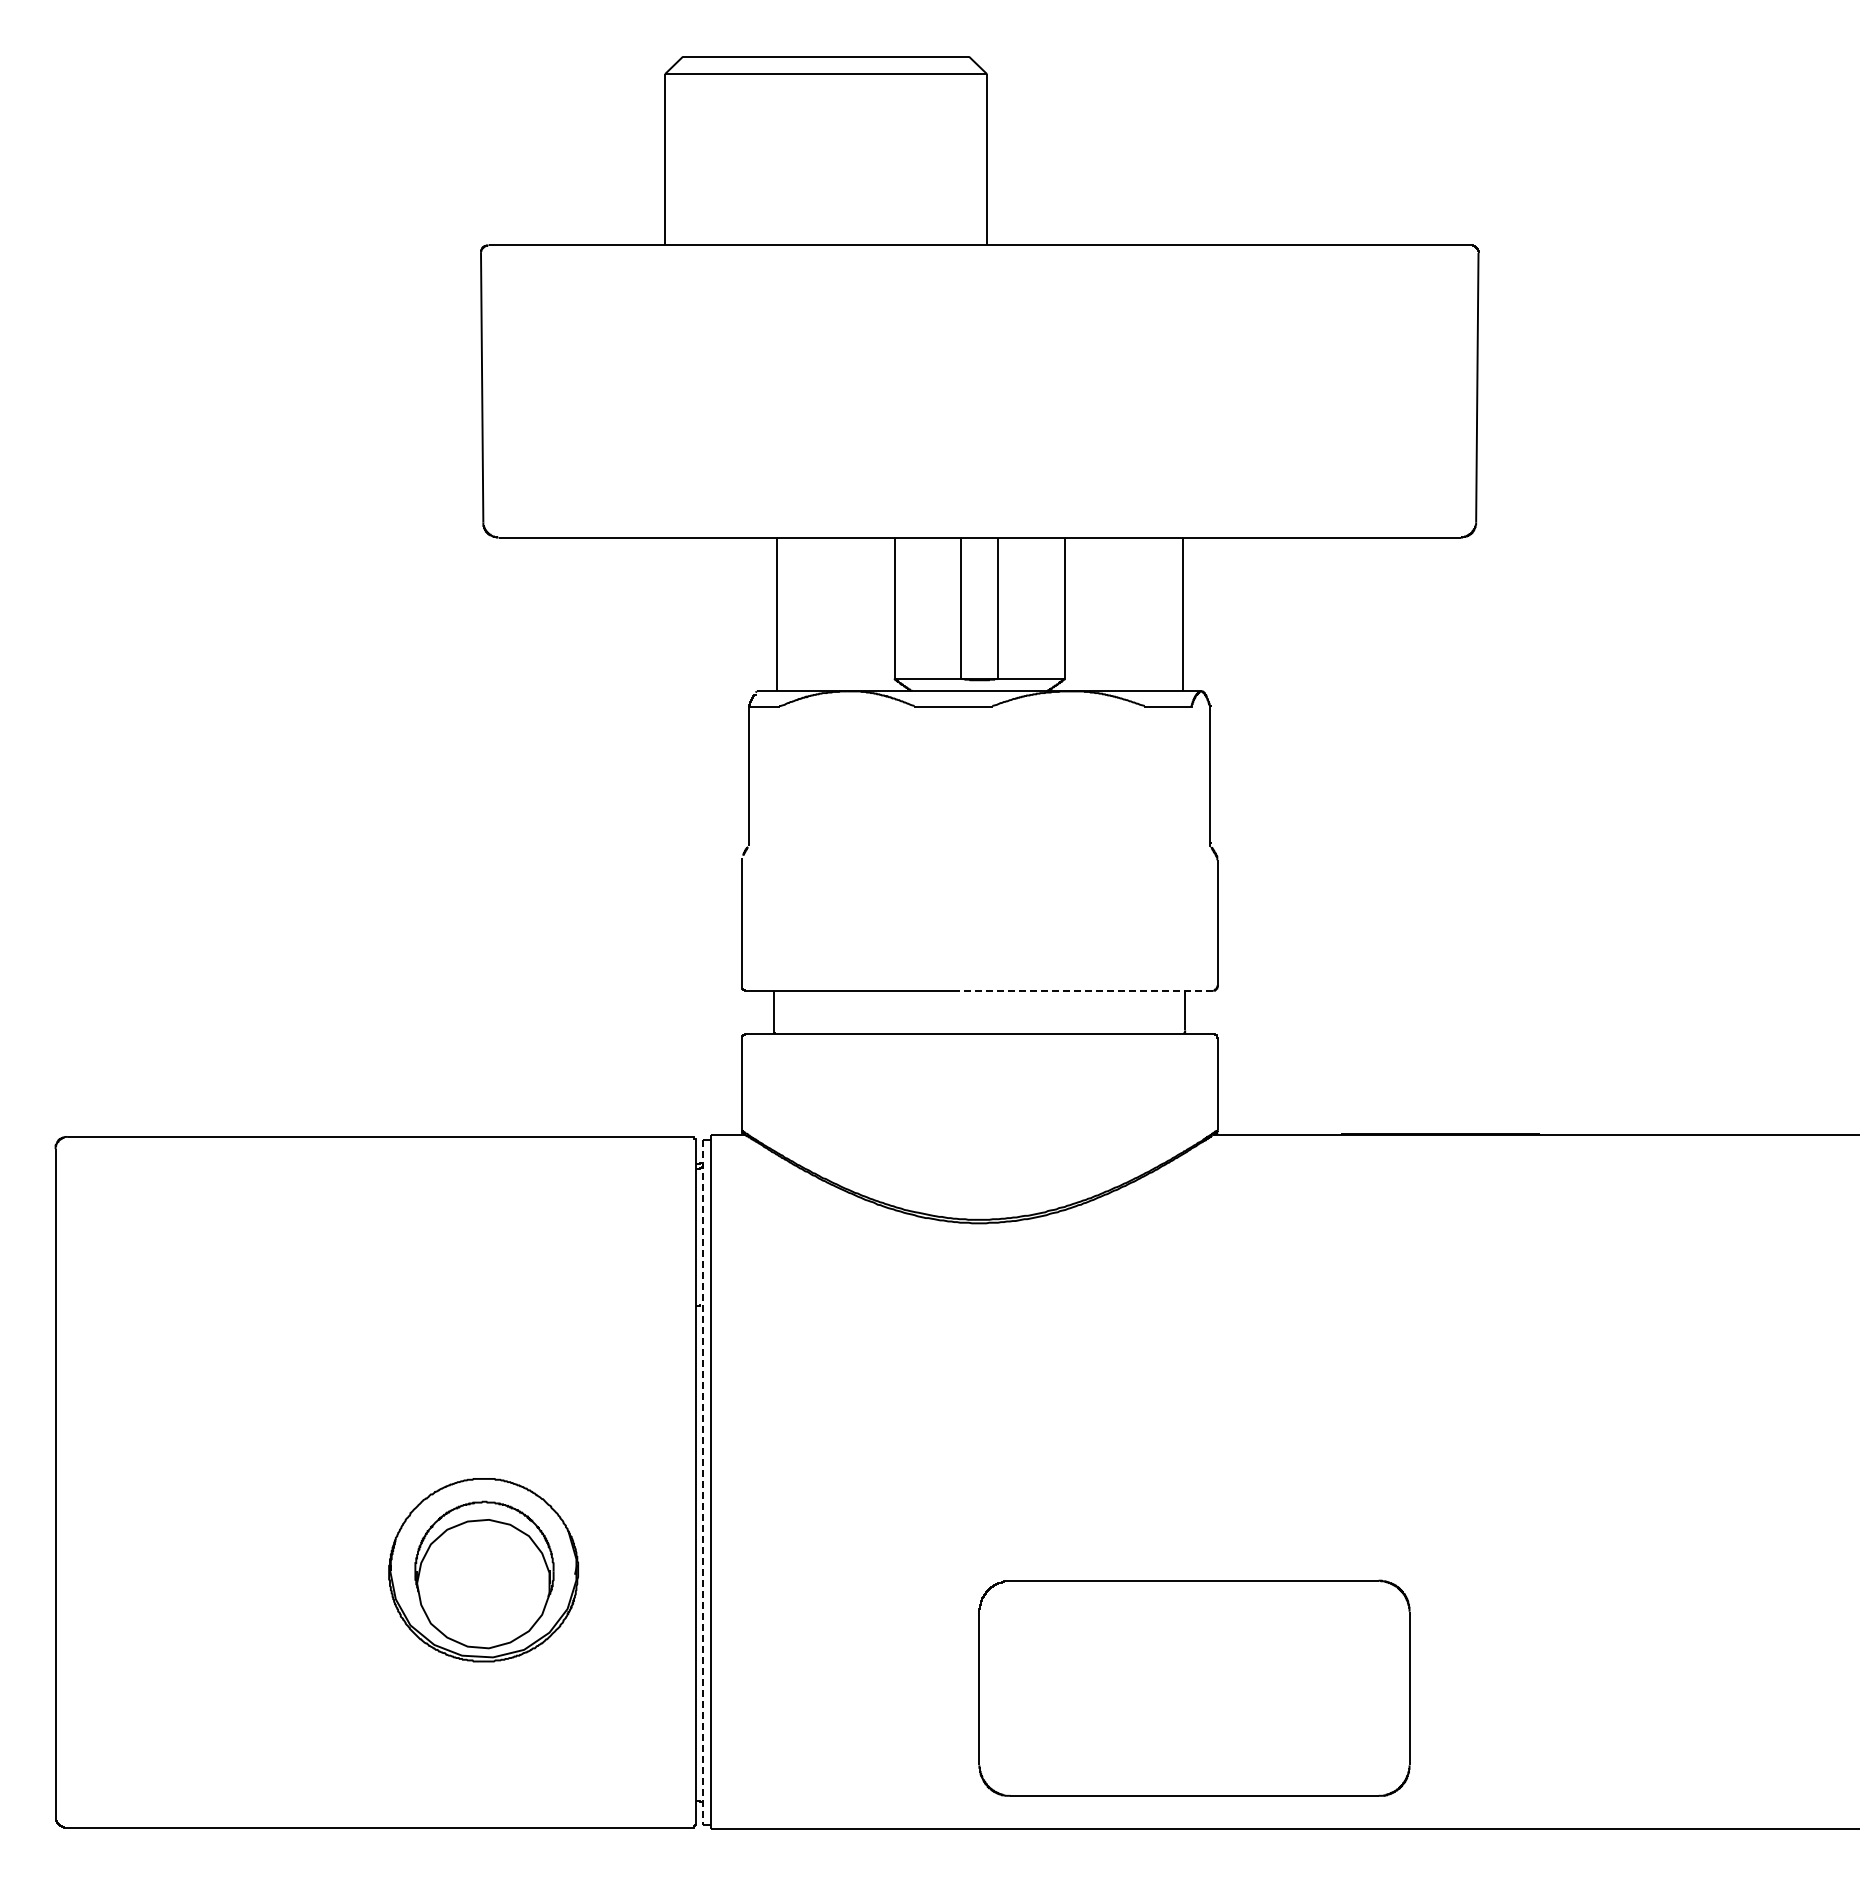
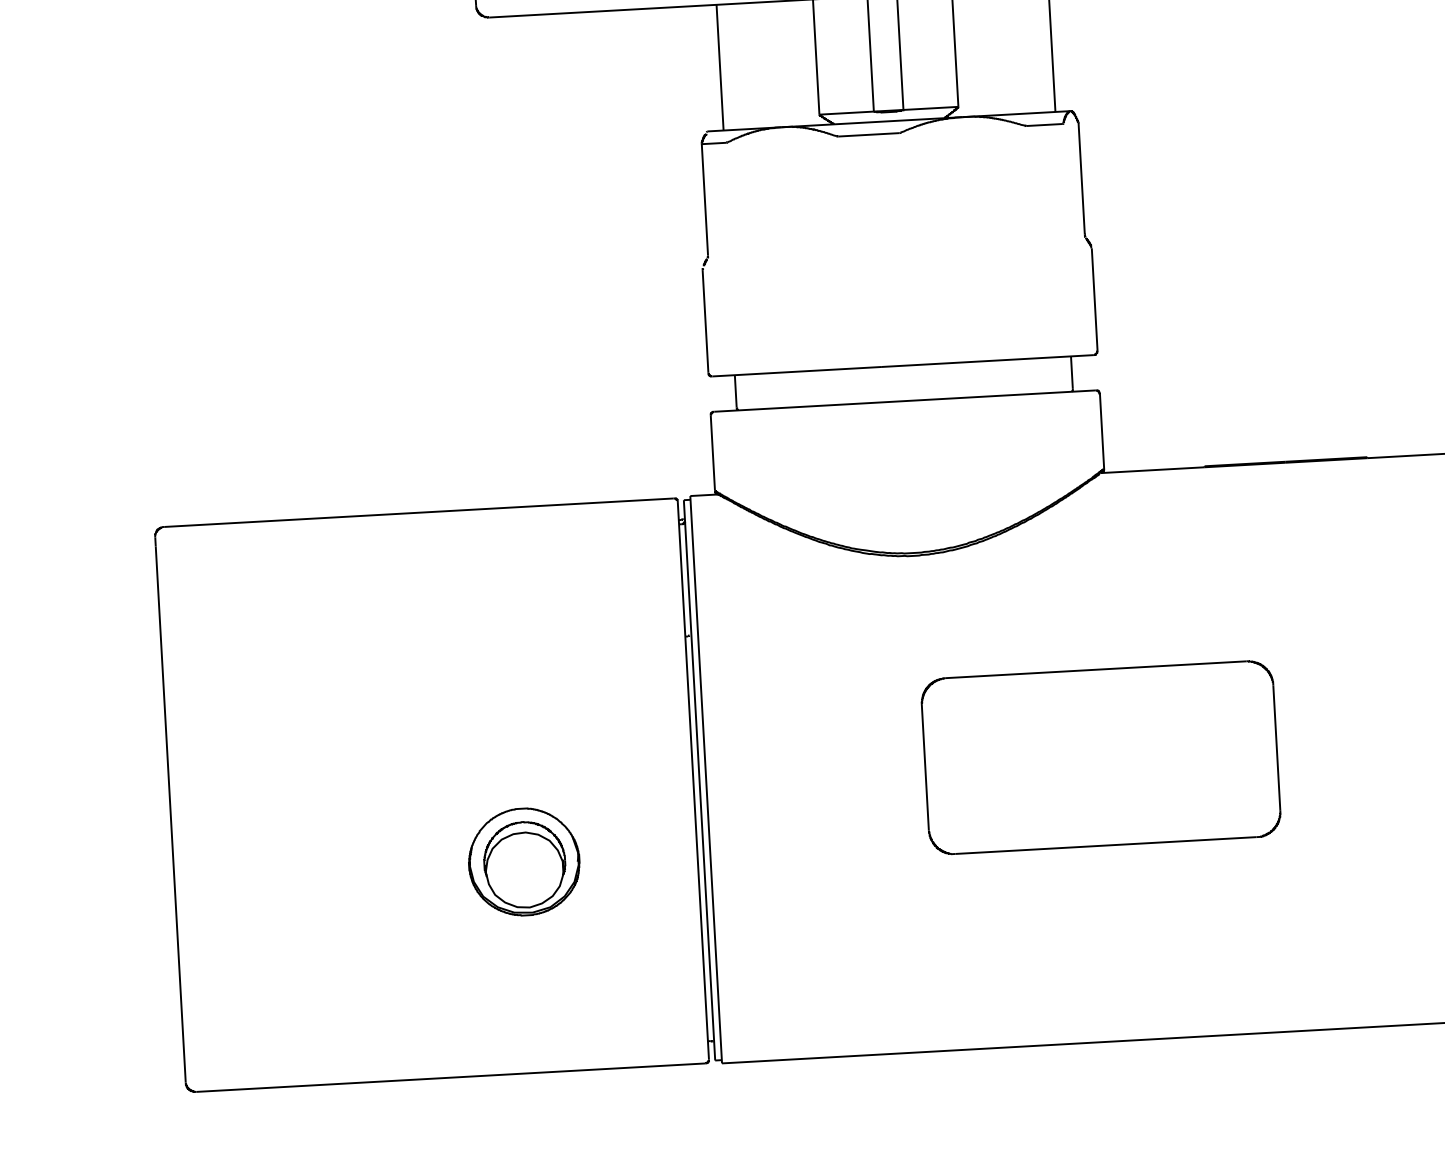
line: (1083, 990) -> (987, 360), dashed -> solid
line: (703, 1482) -> (699, 780), dashed -> solid
part: (483, 1570) -> (524, 862), size x0.71
part: (1194, 1687) -> (1101, 757), moved

